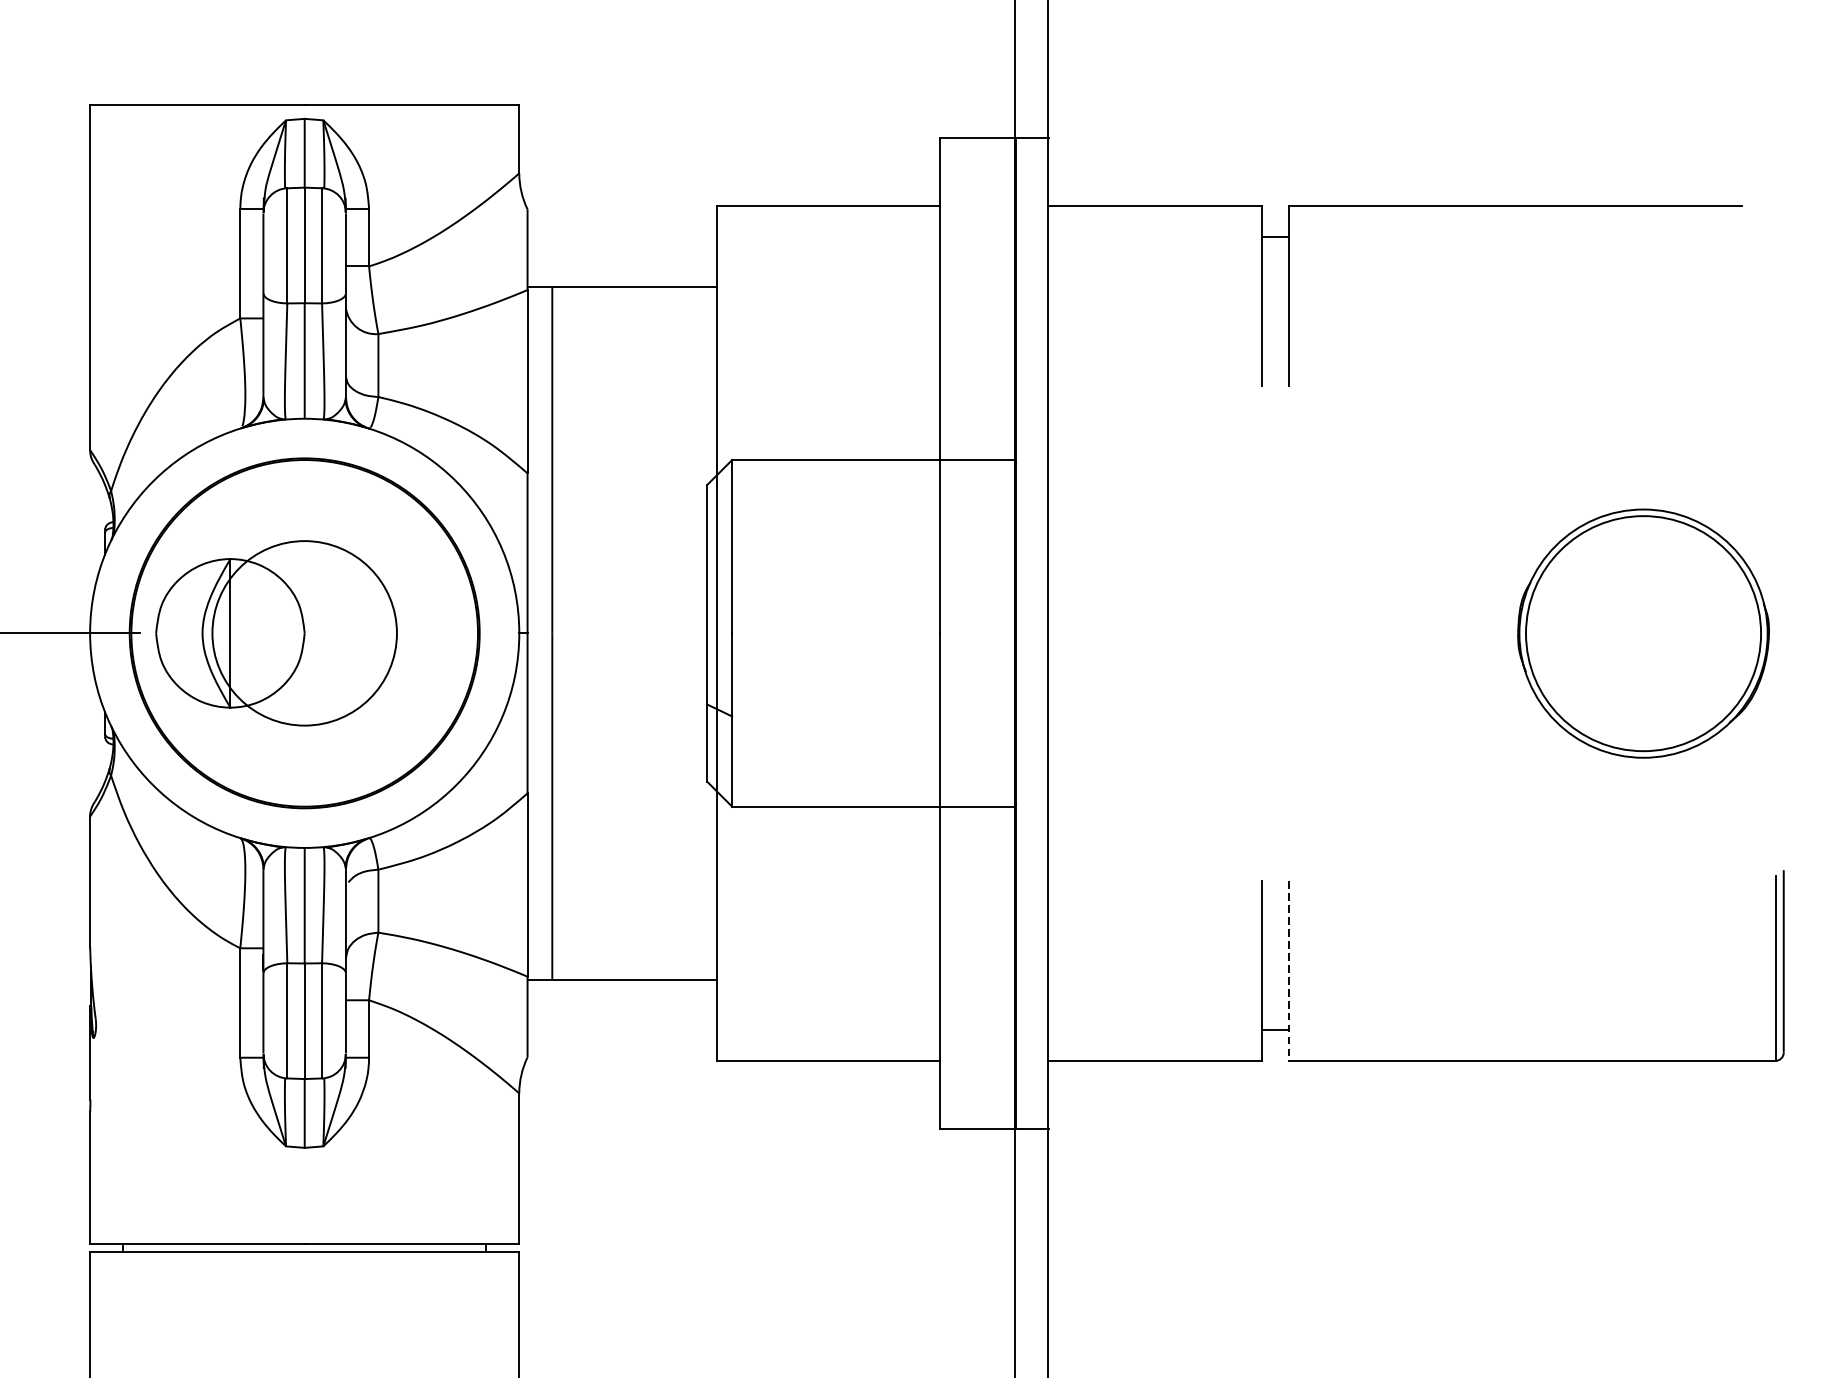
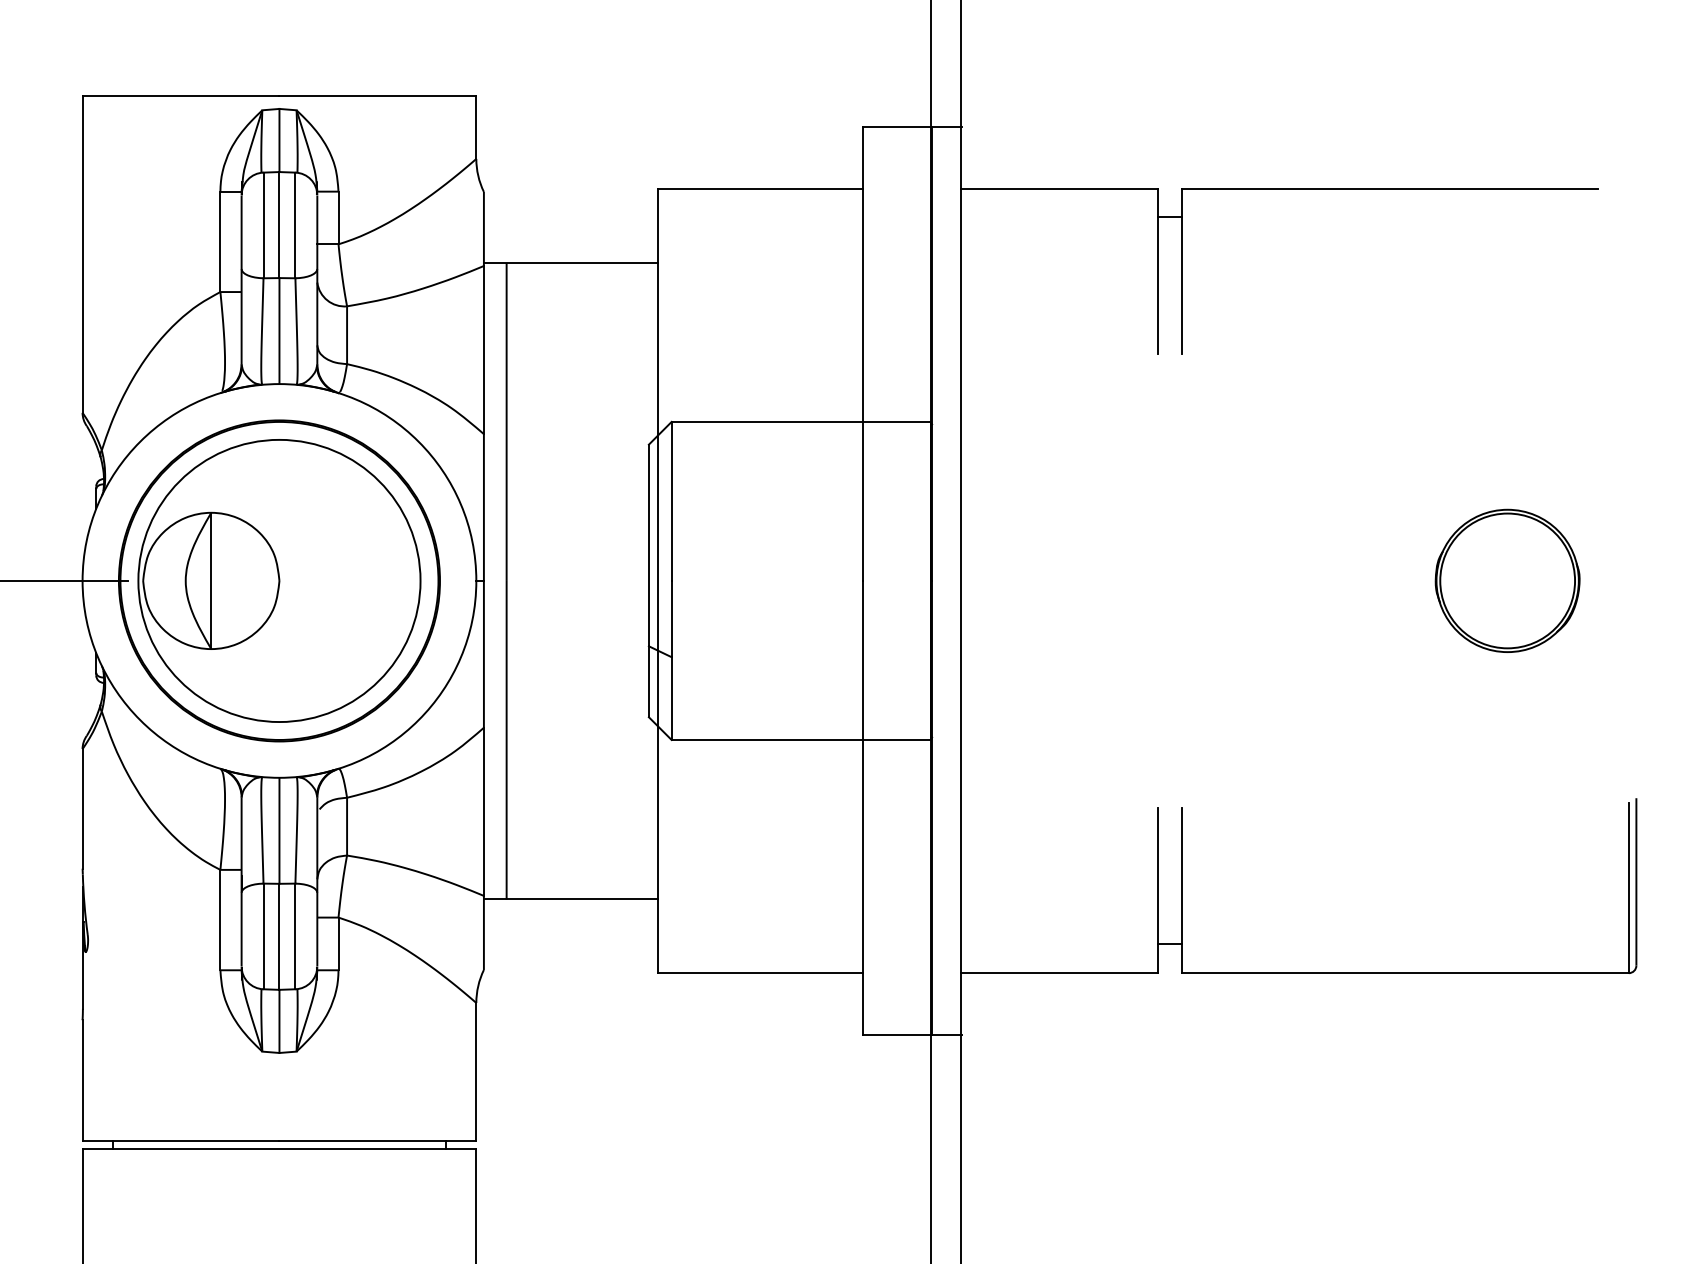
circle: (304, 632) -> (279, 580), size x1.67
part: (1643, 632) -> (1507, 580), size x0.62
line: (1289, 970) -> (1182, 890), dashed -> solid

